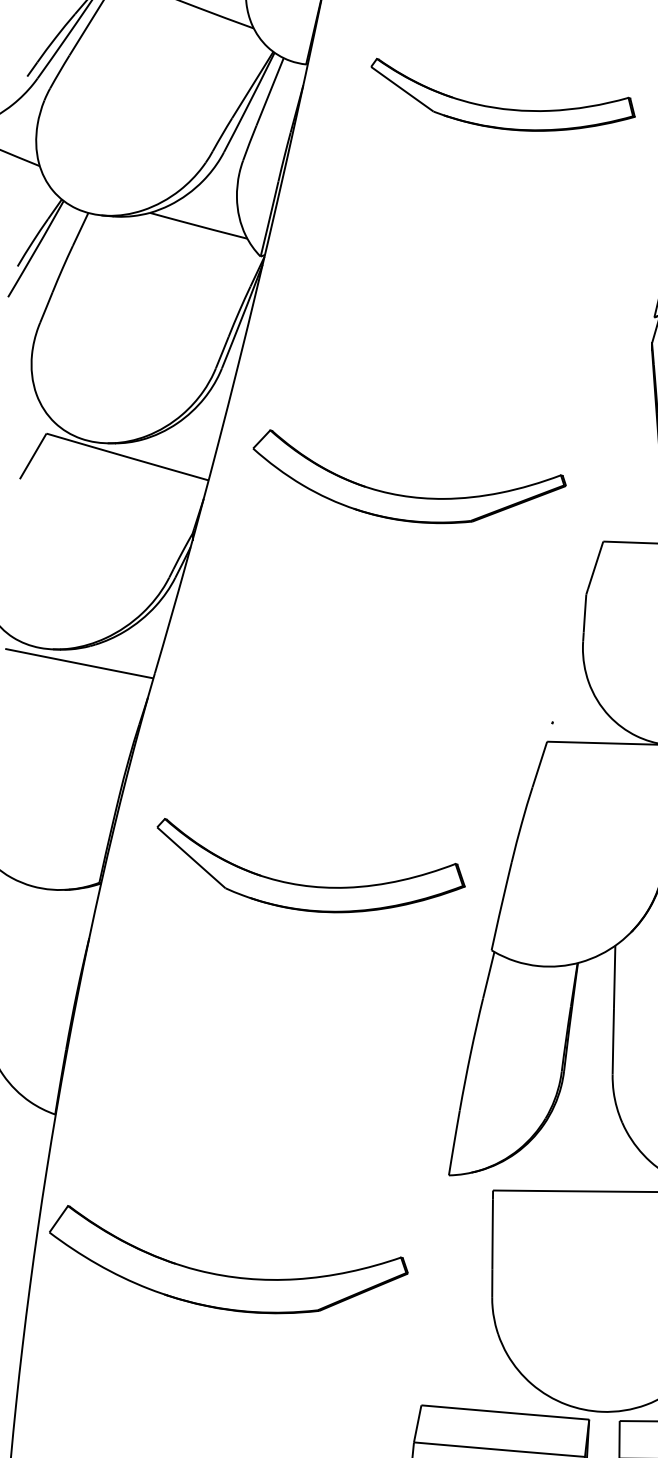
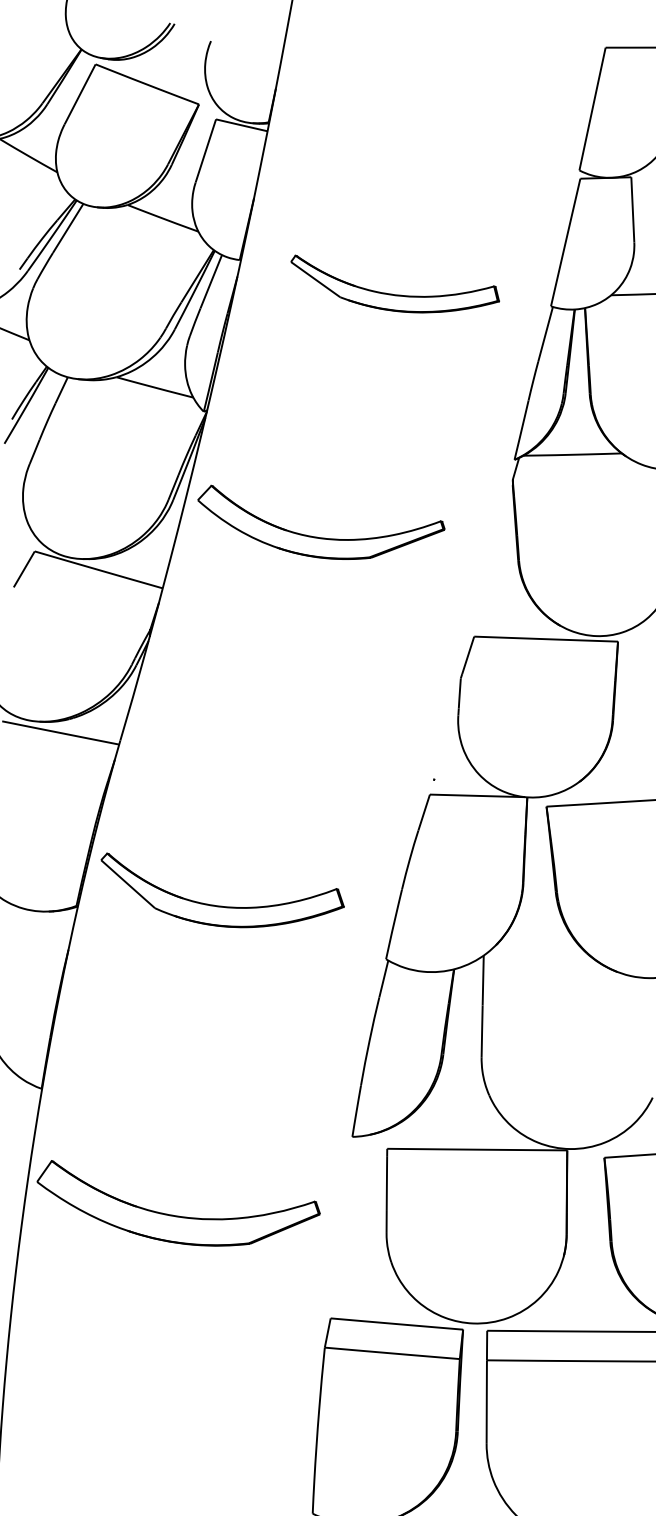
part: (404, 494) -> (317, 536), moved
part: (310, 884) -> (222, 905), moved

